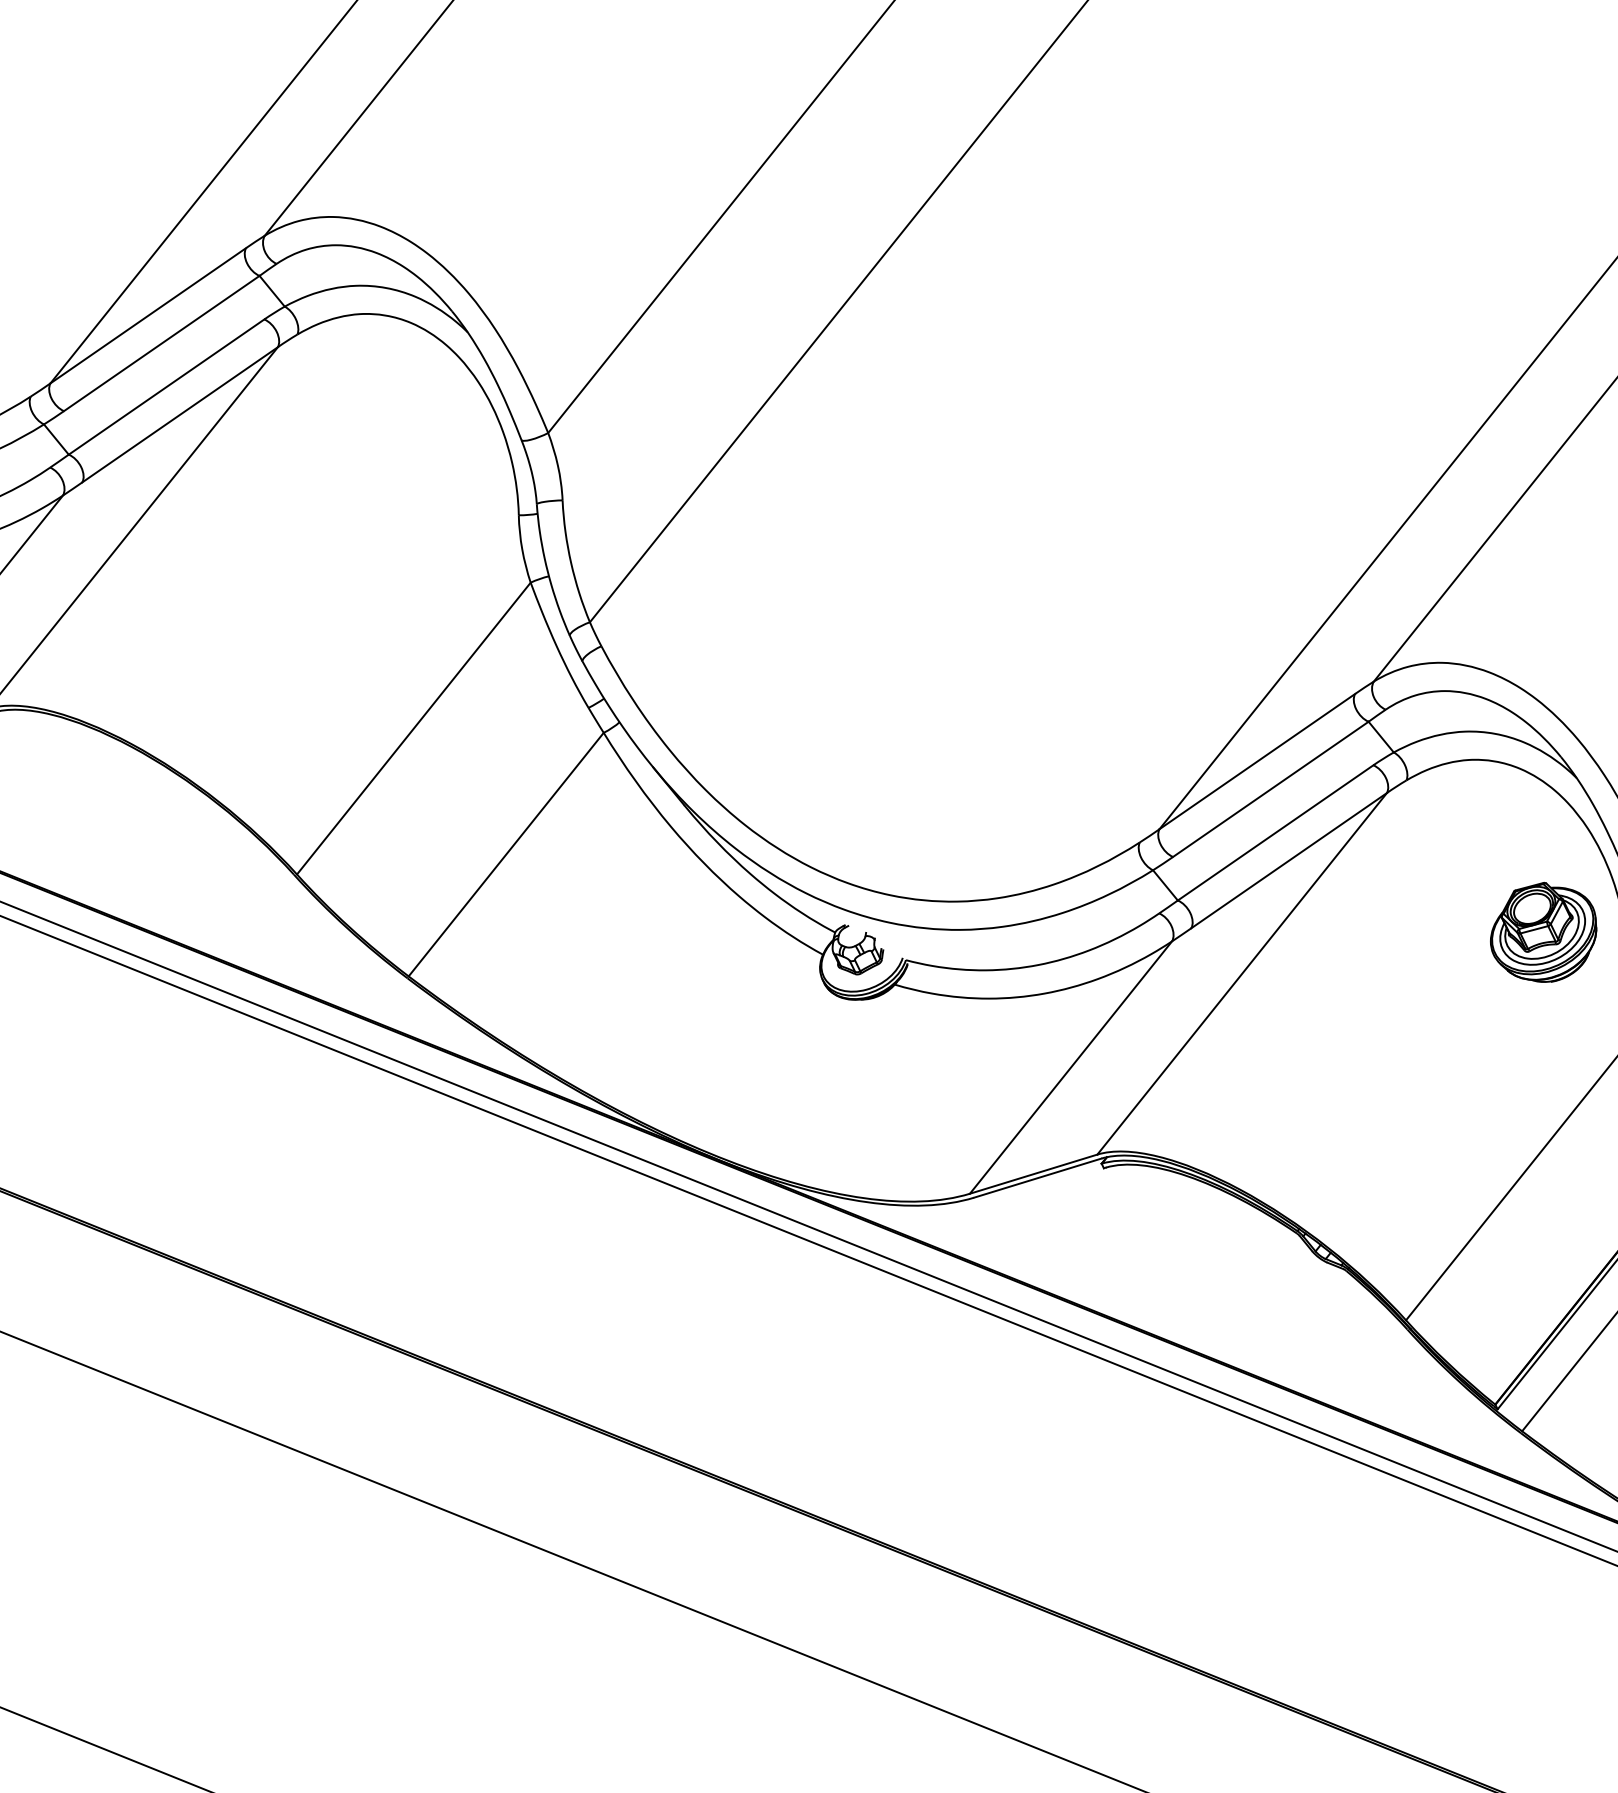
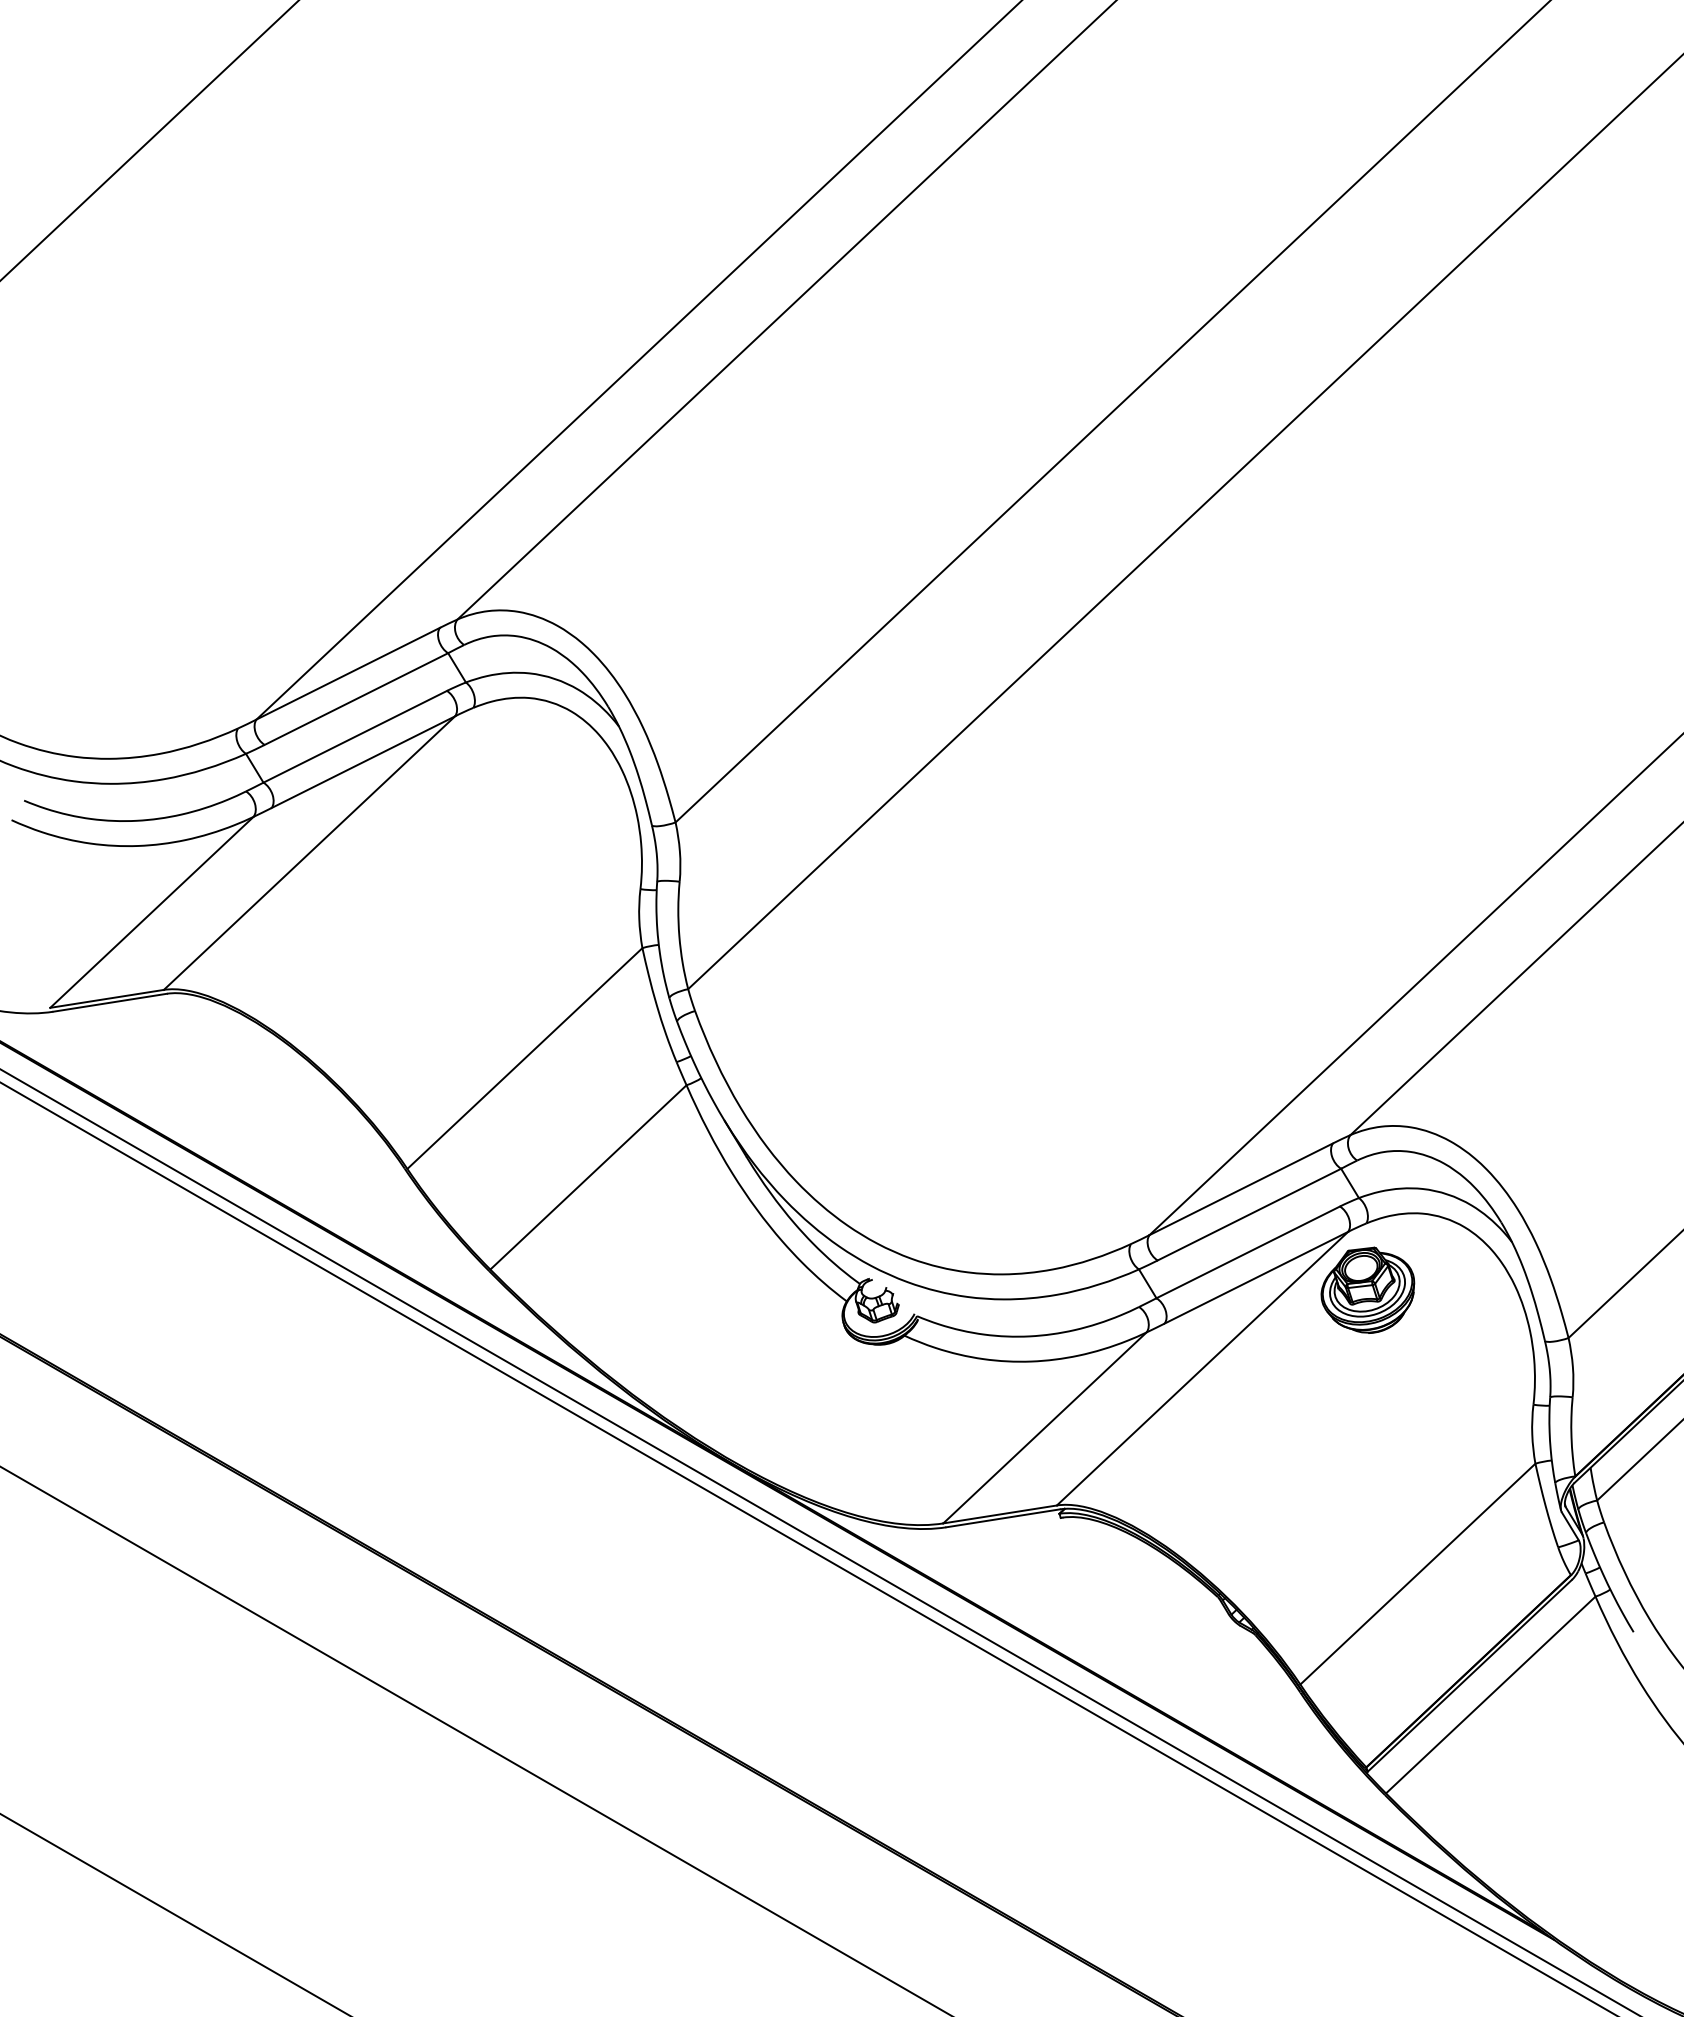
part: (1542, 931) -> (1367, 1289), moved

